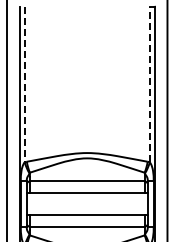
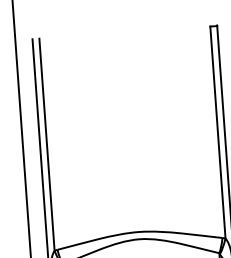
line: (24, 84) -> (46, 144), dashed -> solid
line: (149, 84) -> (217, 132), dashed -> solid

